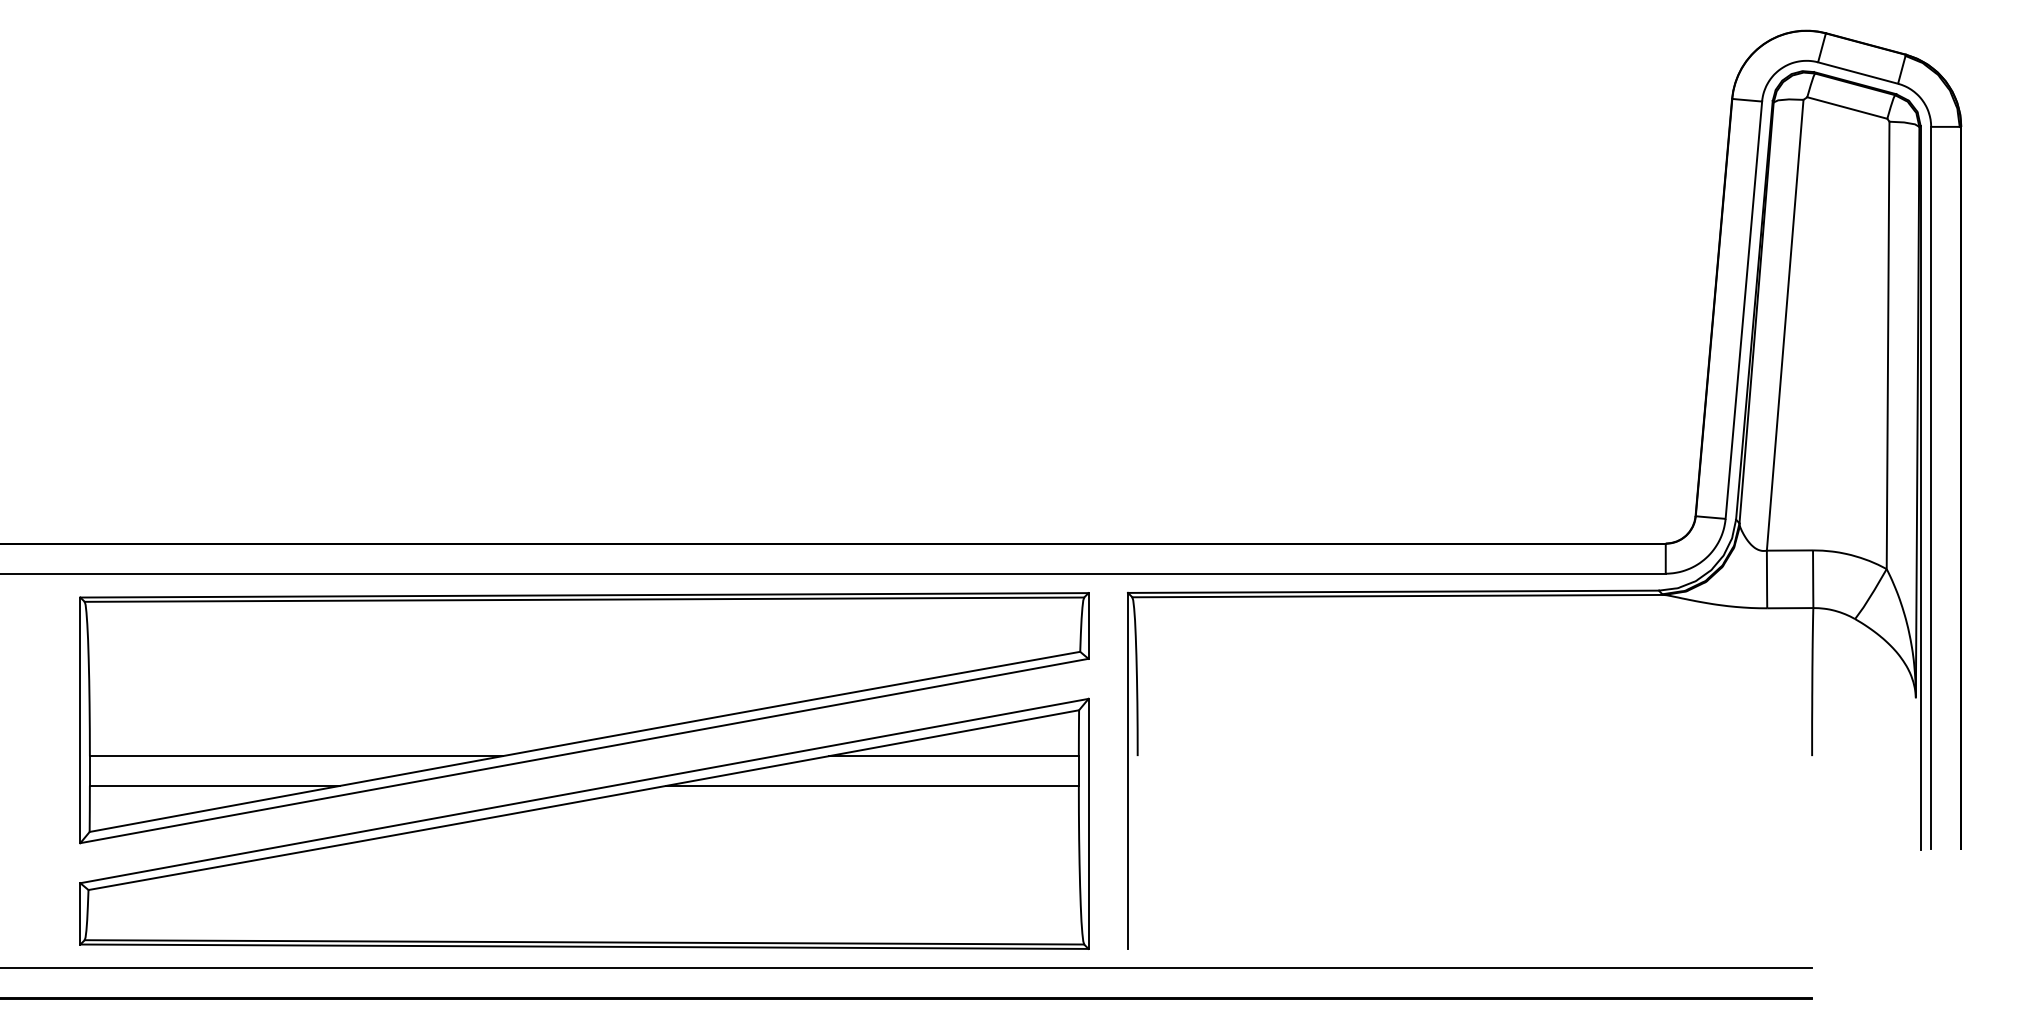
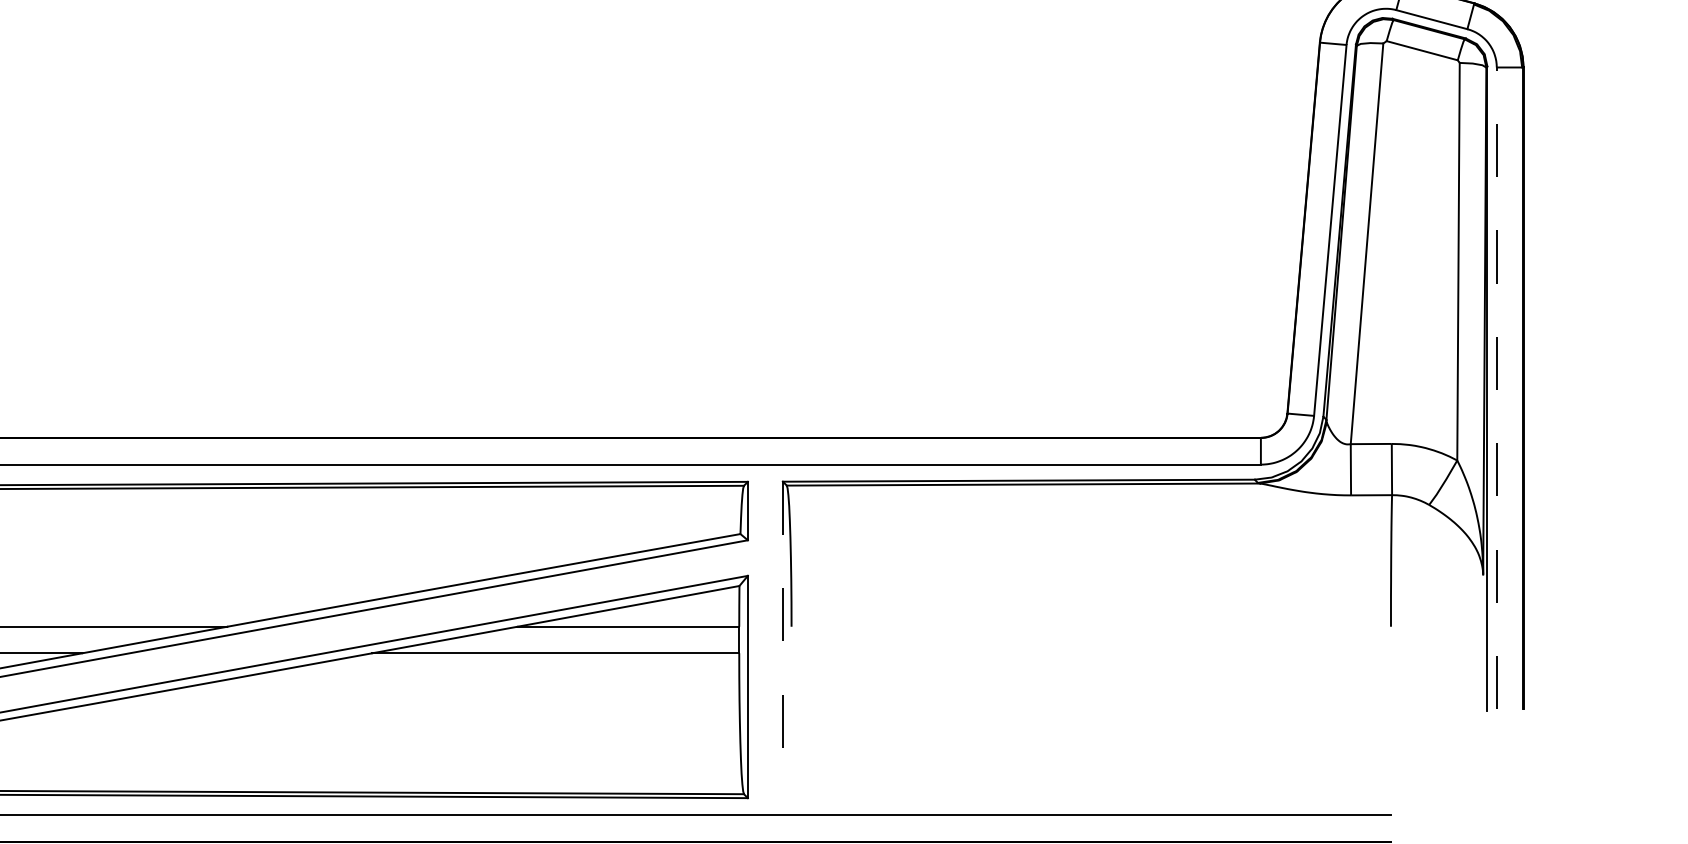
line: (1931, 487) -> (1497, 388), solid -> dashed
line: (1128, 771) -> (783, 640), solid -> dashed

